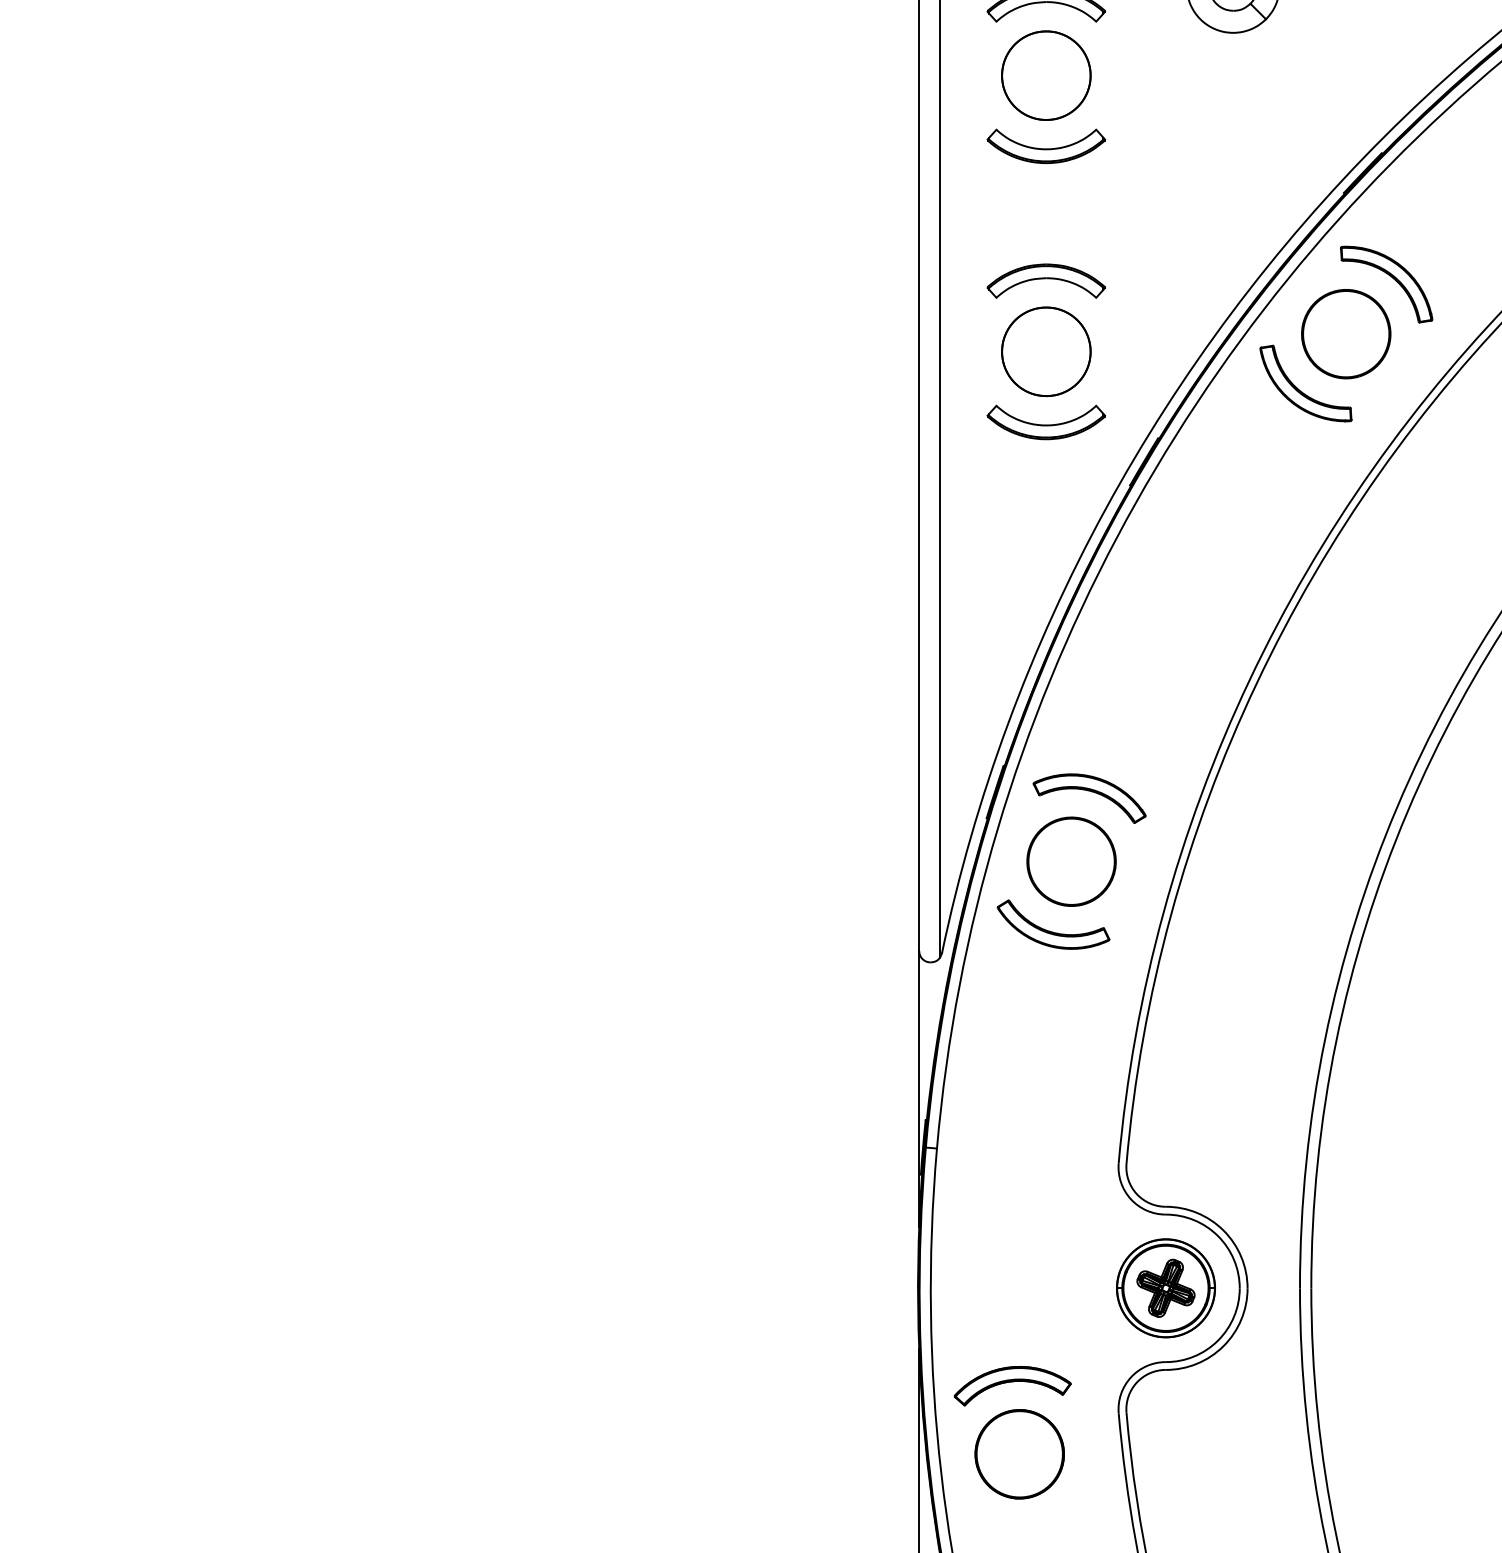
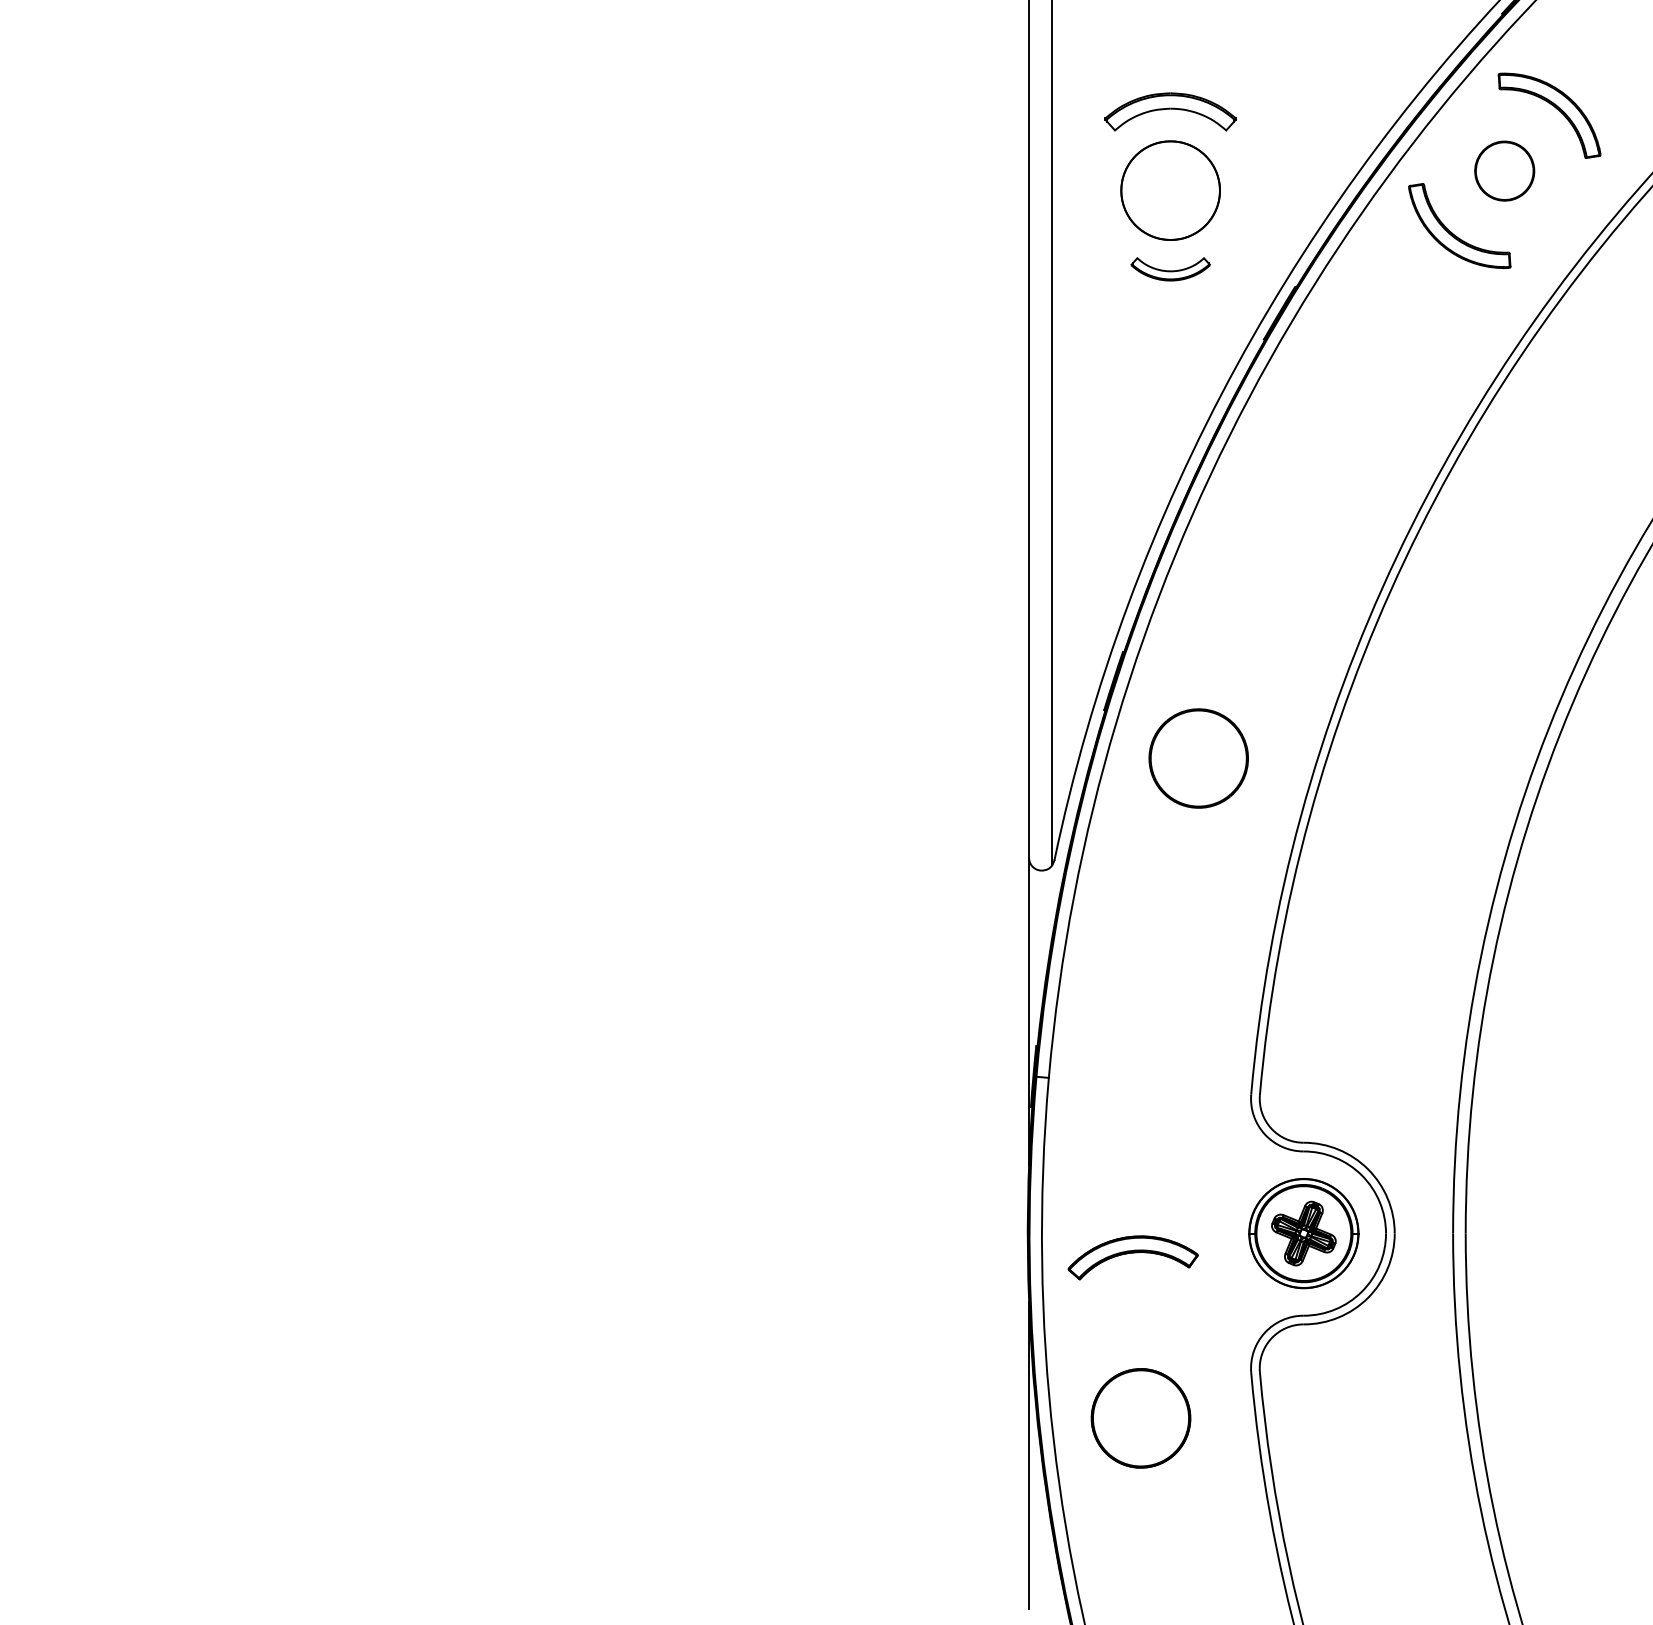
part: (1346, 334) -> (1504, 171), size x0.6
part: (1046, 422) -> (1170, 269), size x0.6
part: (1091, 792) -> (1220, 681), removed
part: (1053, 931) -> (1178, 836), removed
part: (1012, 1386) -> (1132, 1258), moved

